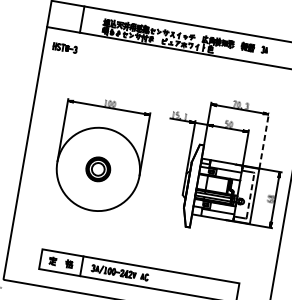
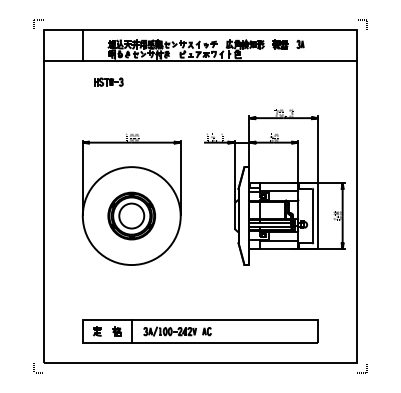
part: (64, 47) -> (108, 81), moved
line: (264, 140) -> (318, 149), dashed -> solid
part: (98, 168) -> (131, 215), size x1.67
line: (250, 195) -> (313, 215), dashed -> solid

